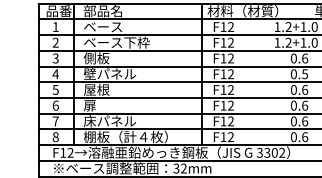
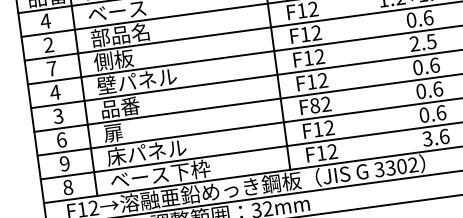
text: (55, 26) -> (45, 20), 1 -> 4
text: (116, 42) -> (140, 32), ベース下枠 -> 部品名
text: (55, 58) -> (51, 68), 3 -> 7
text: (293, 74) -> (414, 44), 0.5 -> 2.5
text: (55, 89) -> (57, 115), 5 -> 3
text: (96, 89) -> (119, 107), 屋根 -> 品番
text: (223, 105) -> (314, 105), F12 -> F82
text: (55, 121) -> (64, 163), 7 -> 9
text: (125, 136) -> (173, 172), 棚板（計４枚） -> ベース下枠
text: (293, 136) -> (426, 138), 0.6 -> 3.6

